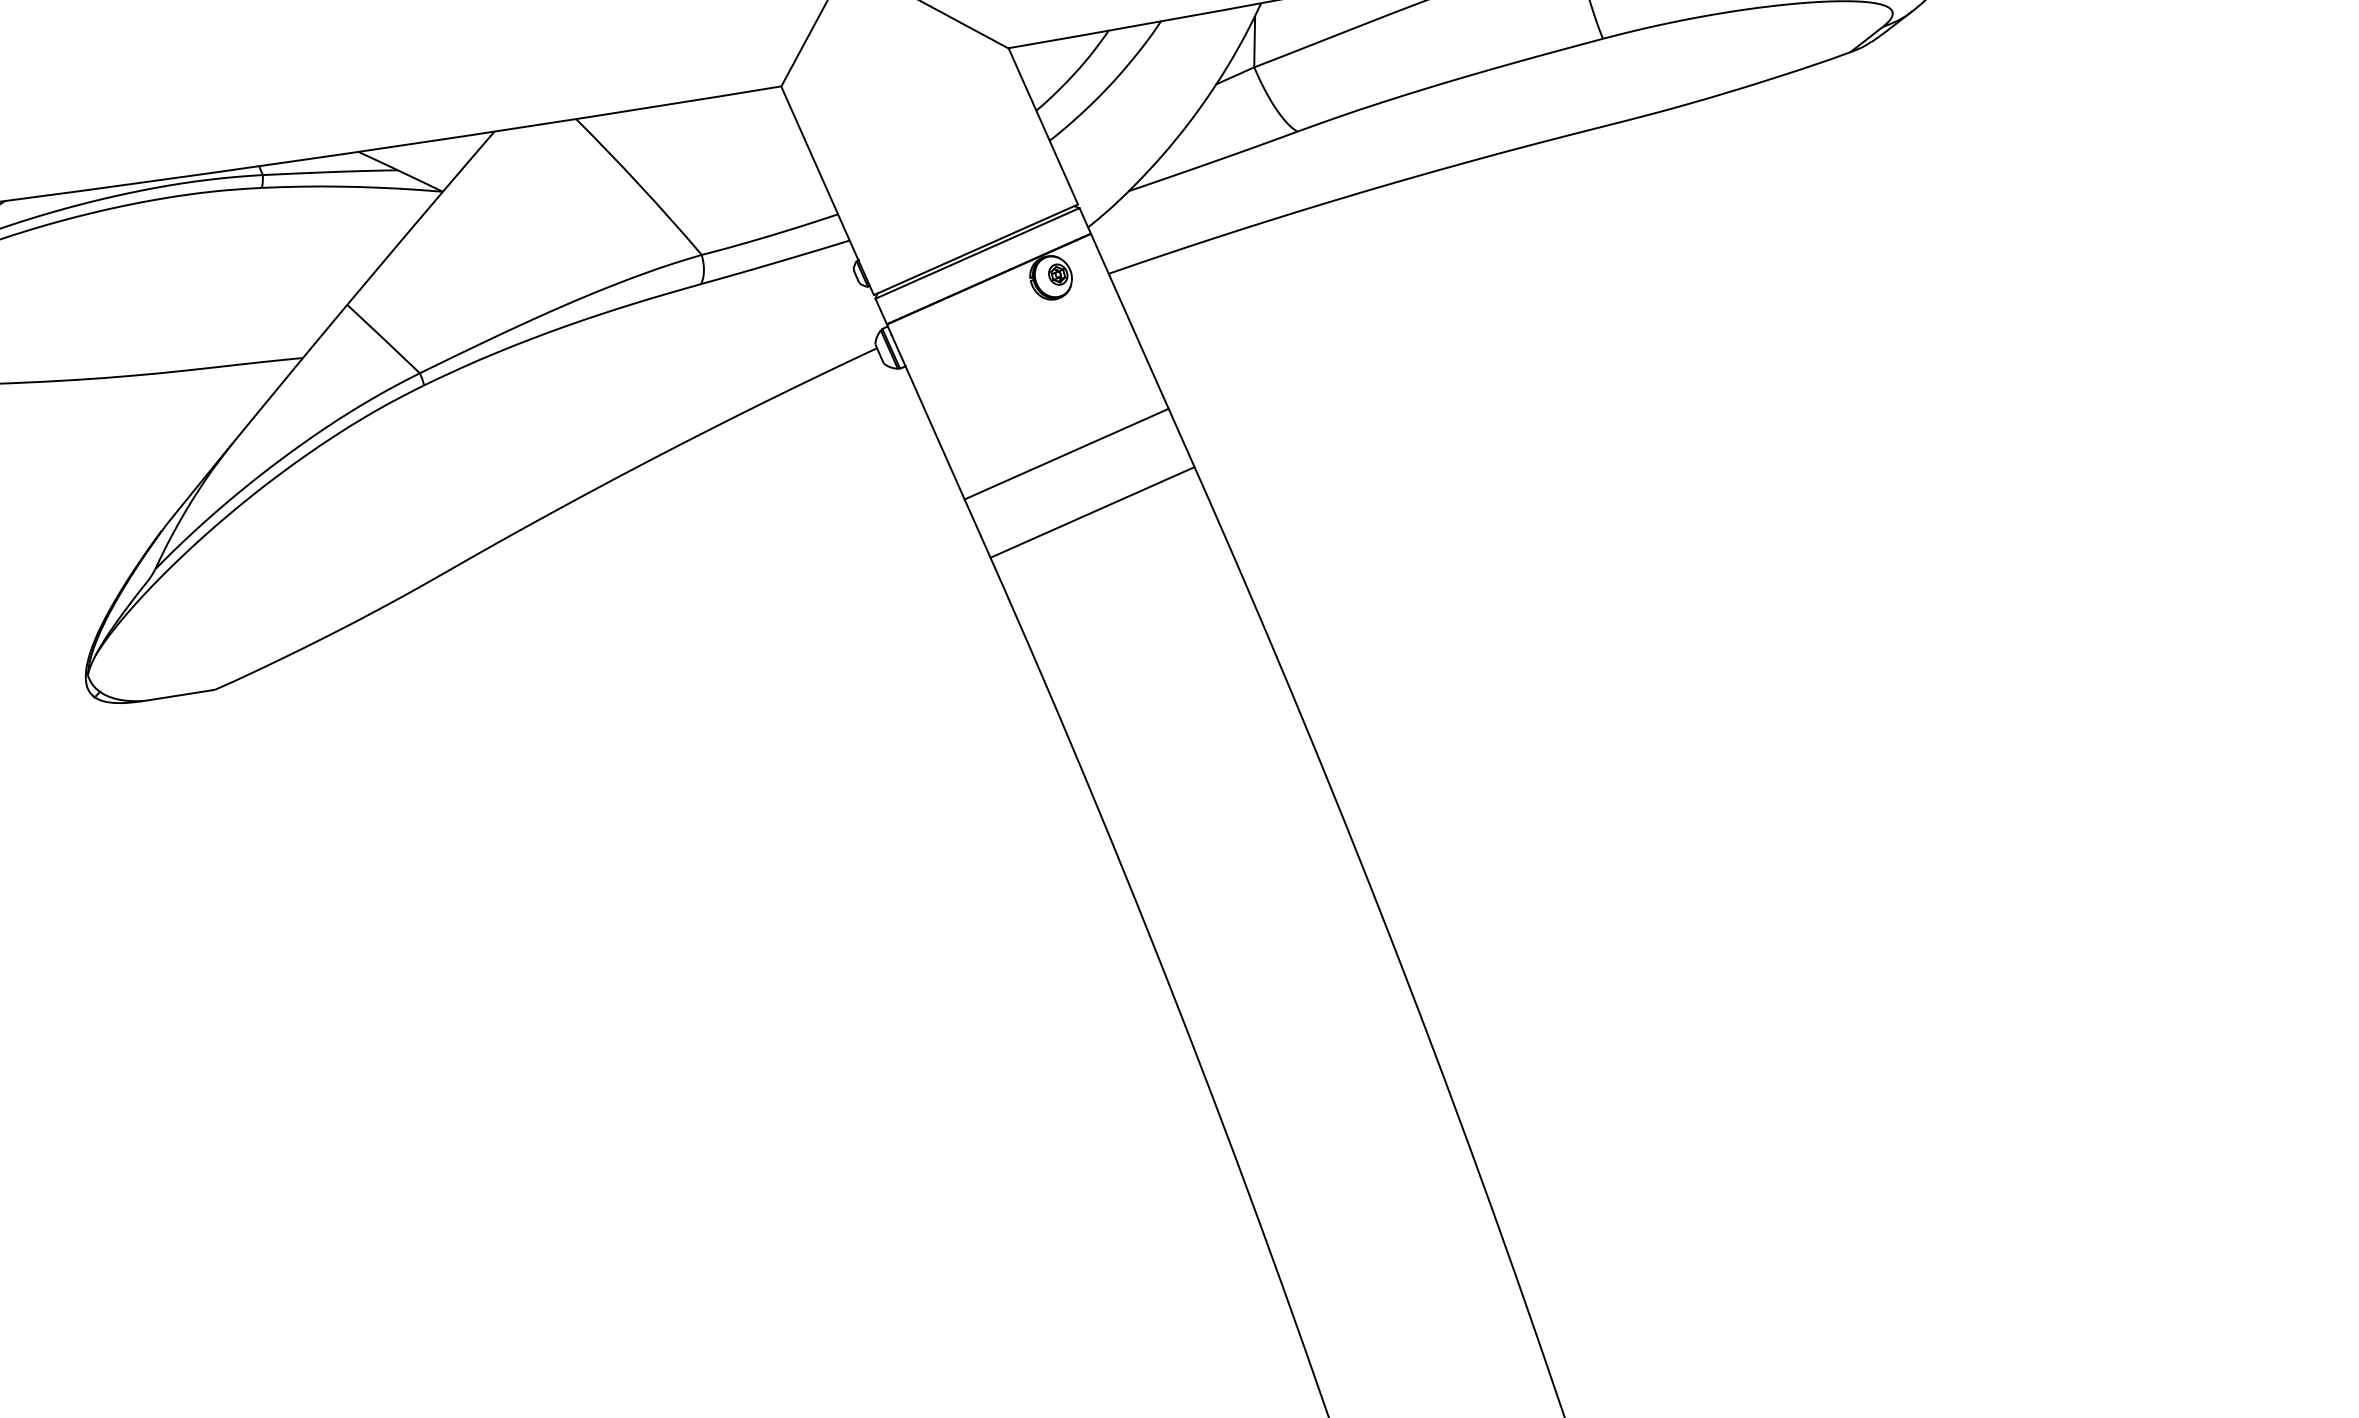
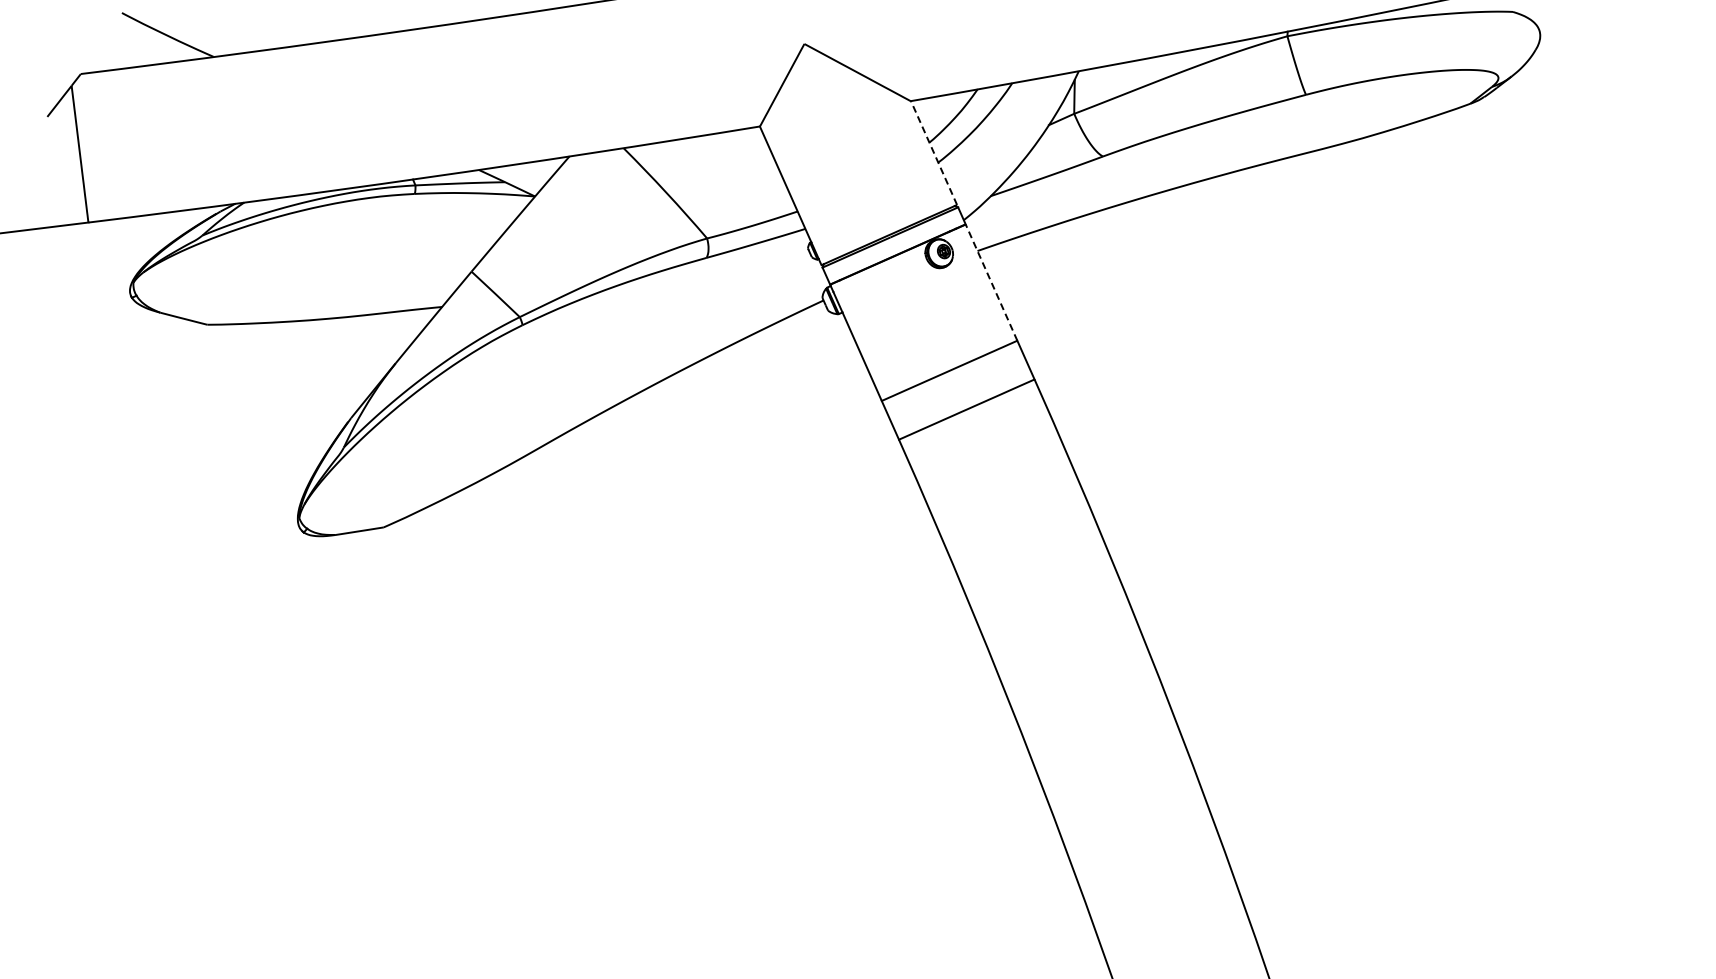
line: (1043, 127) -> (934, 153), solid -> dashed
line: (1129, 321) -> (991, 282), solid -> dashed

